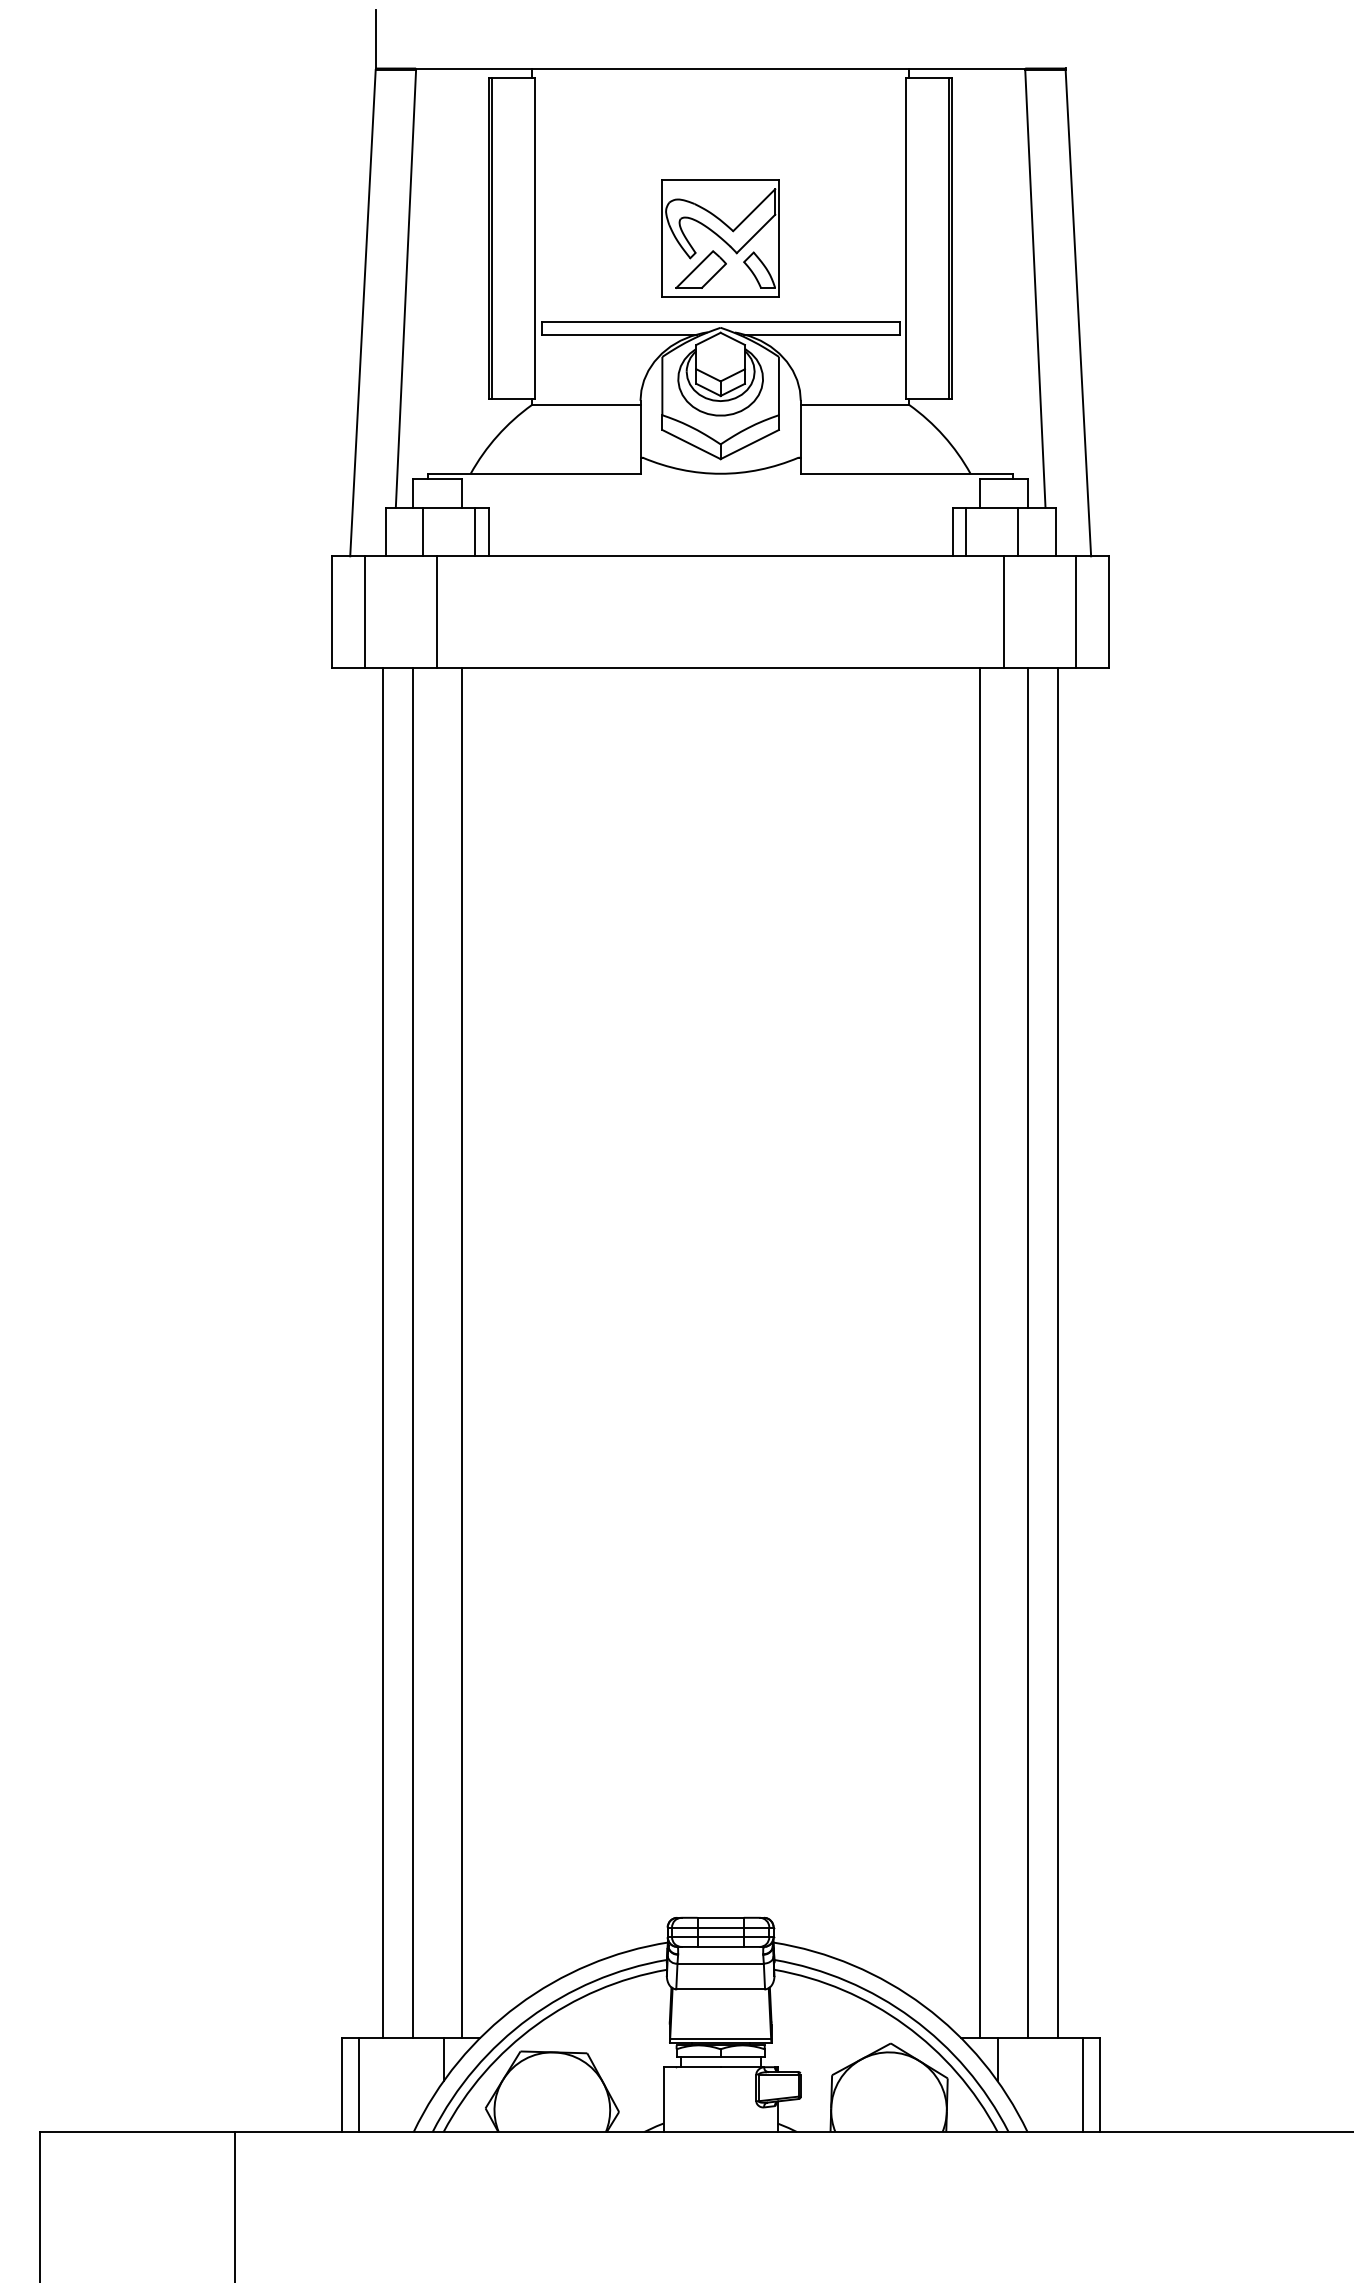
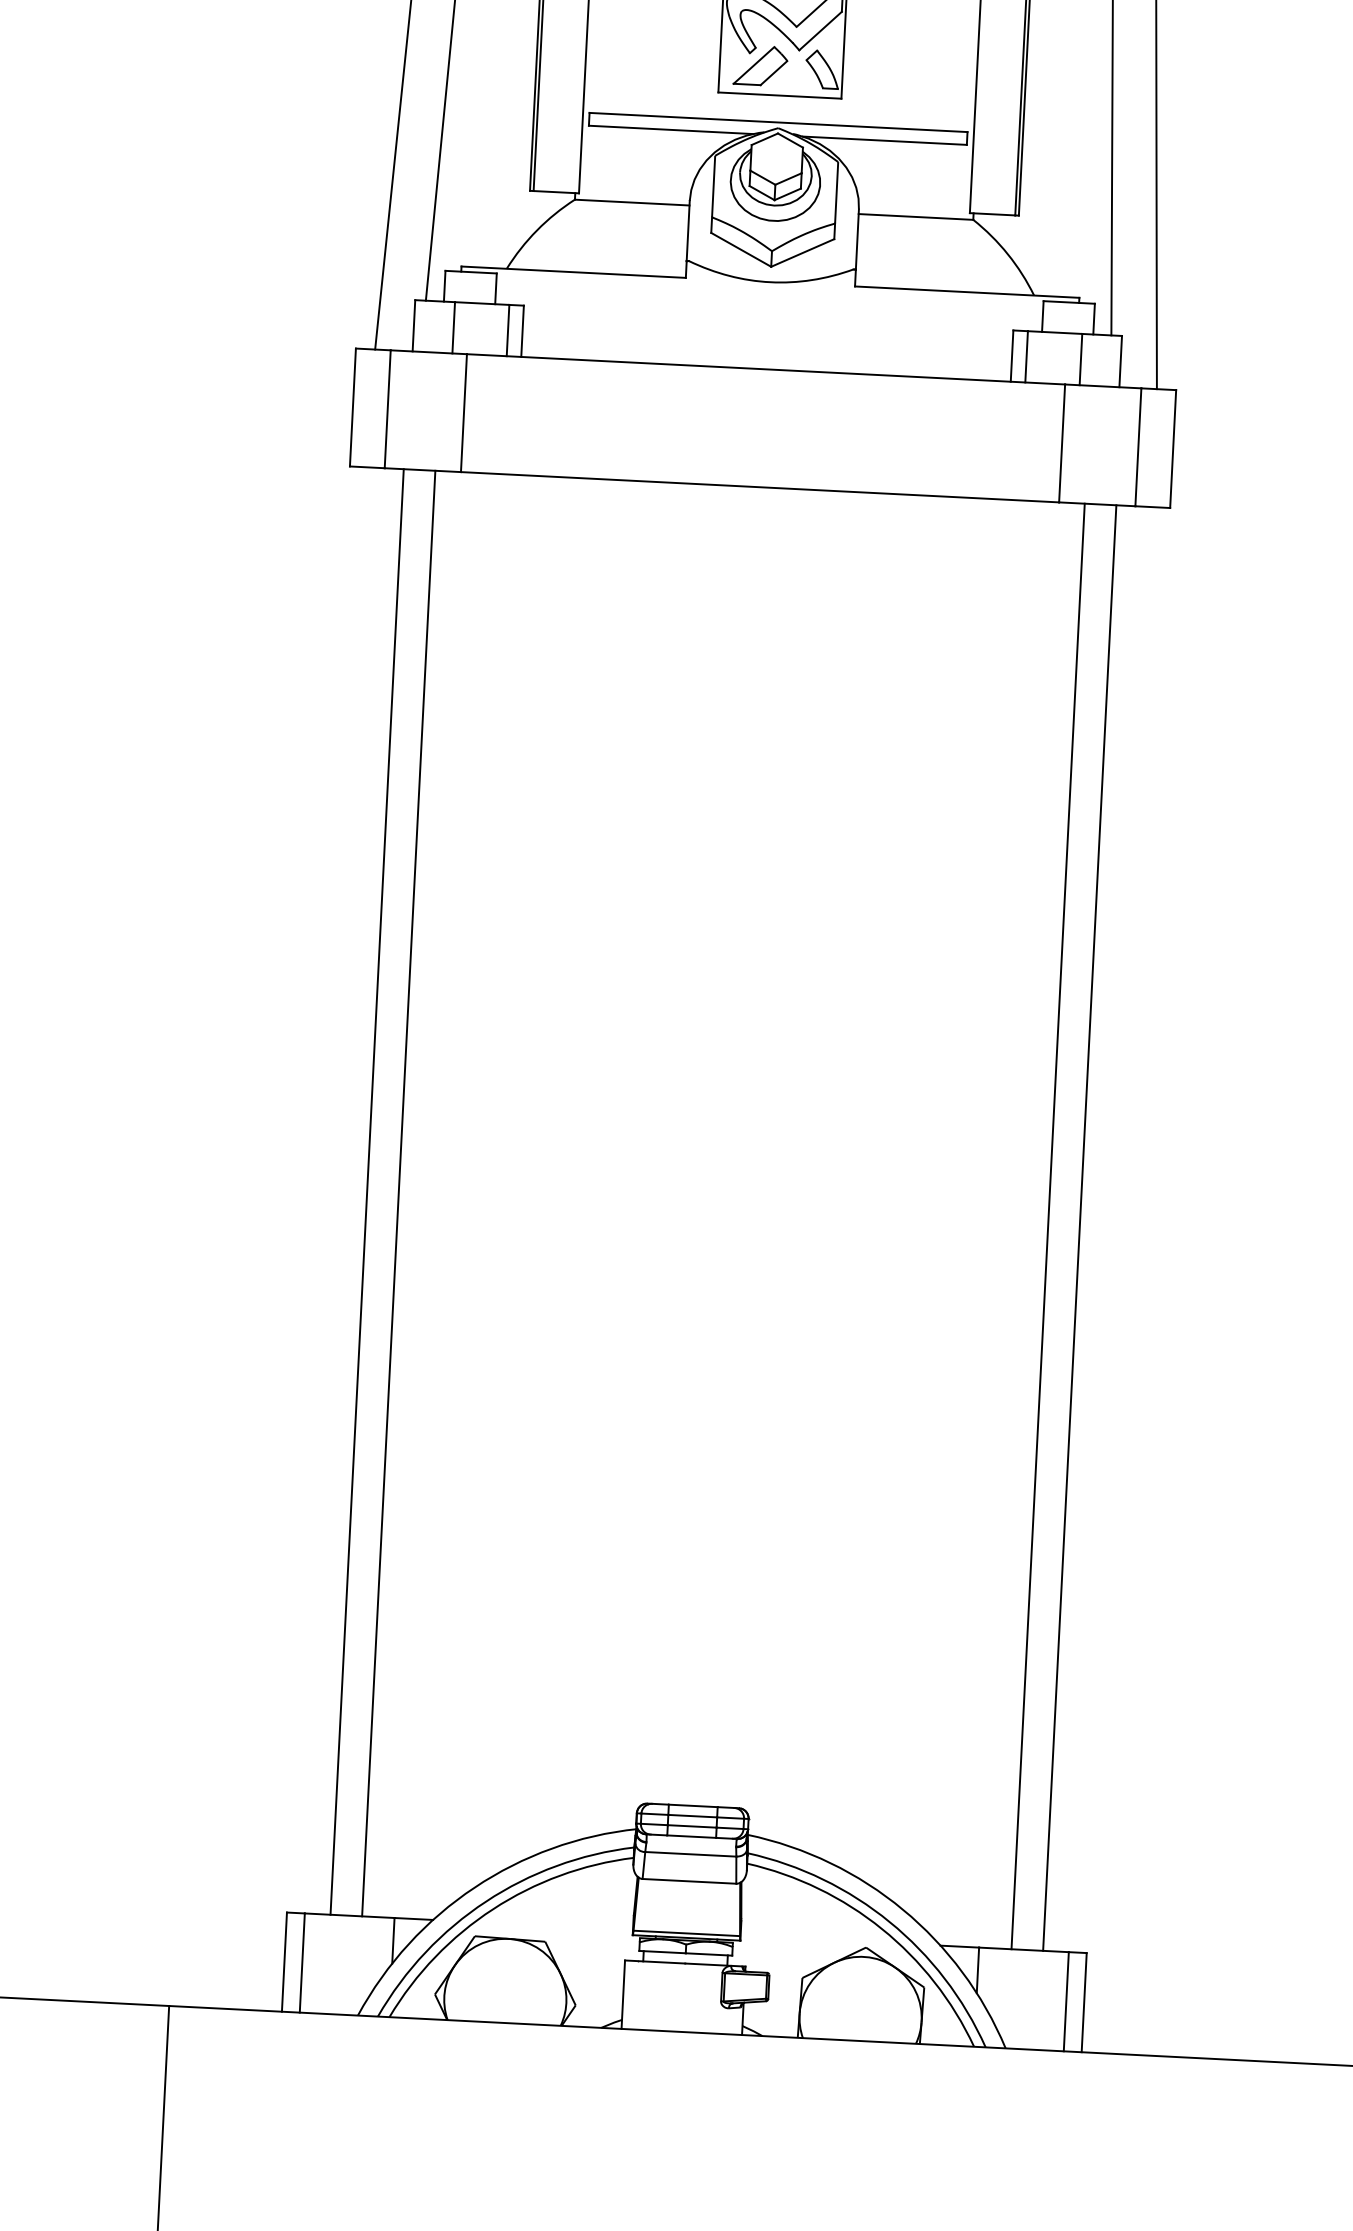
line: (461, 1353) -> (449, 1196), removed
line: (979, 1353) -> (996, 1224), removed

